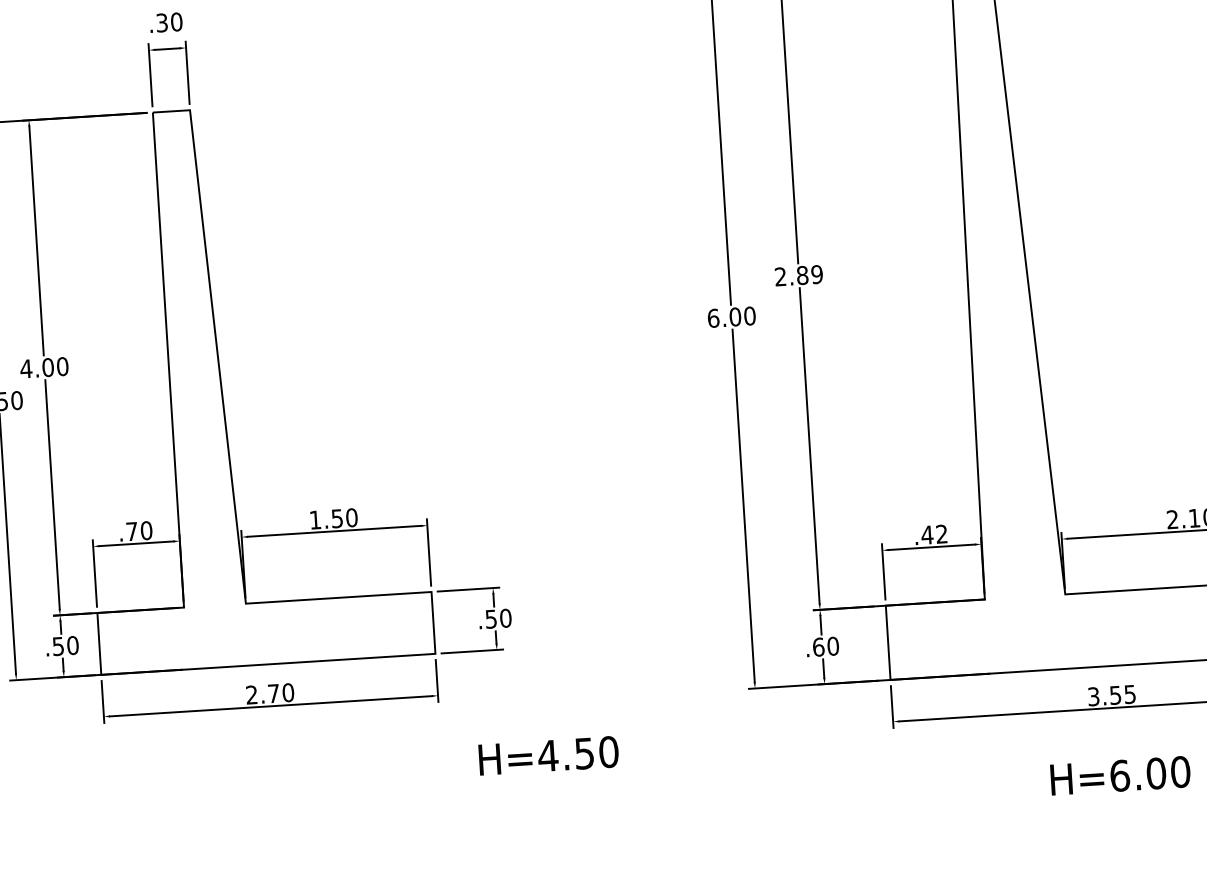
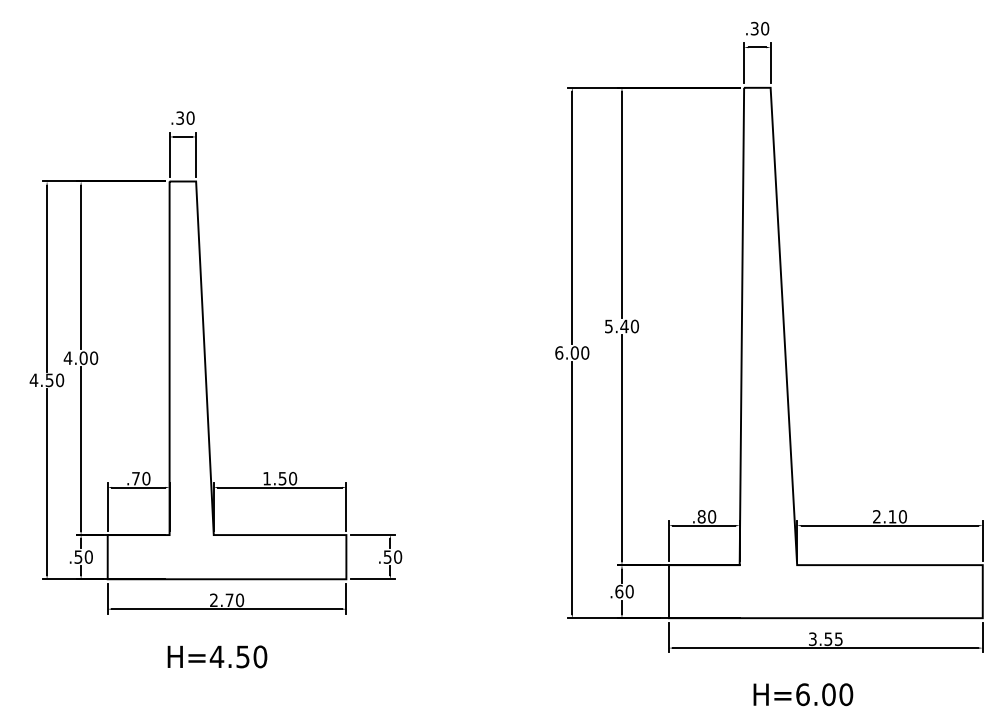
text: (798, 275) -> (621, 326), 2.89 -> 5.40
text: (934, 534) -> (706, 516), .42 -> .80
text: (548, 755) -> (217, 656), moved
text: (1120, 775) -> (803, 694), moved

